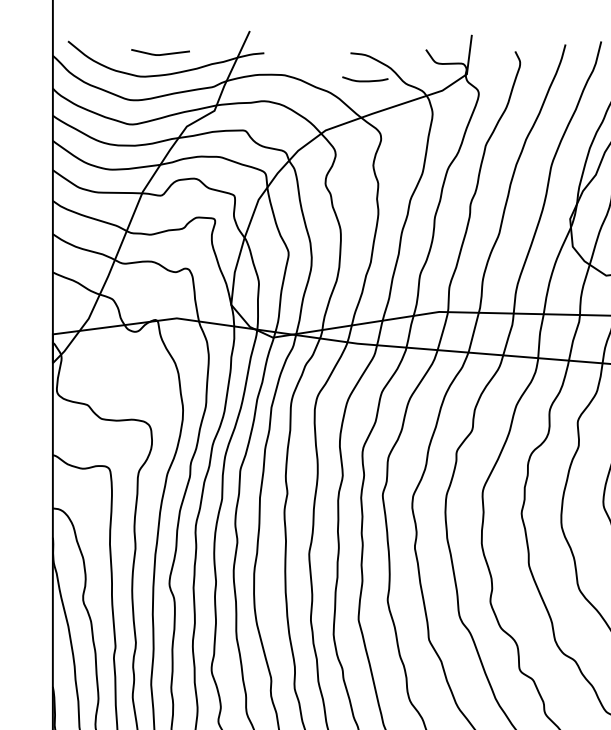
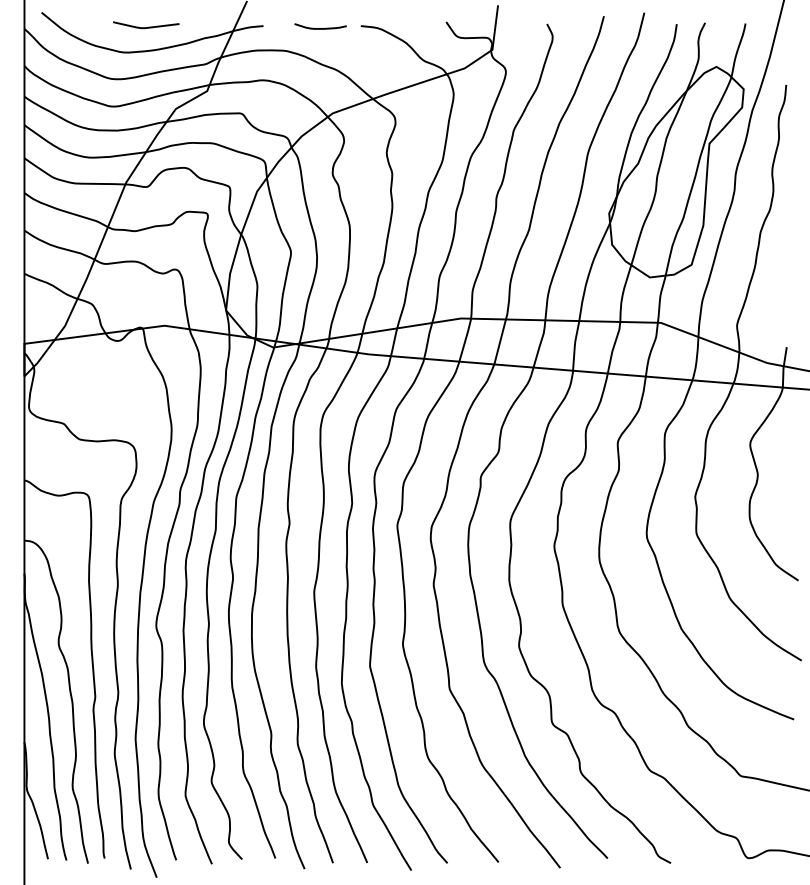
curve: (365, 81) -> (320, 28), moved

